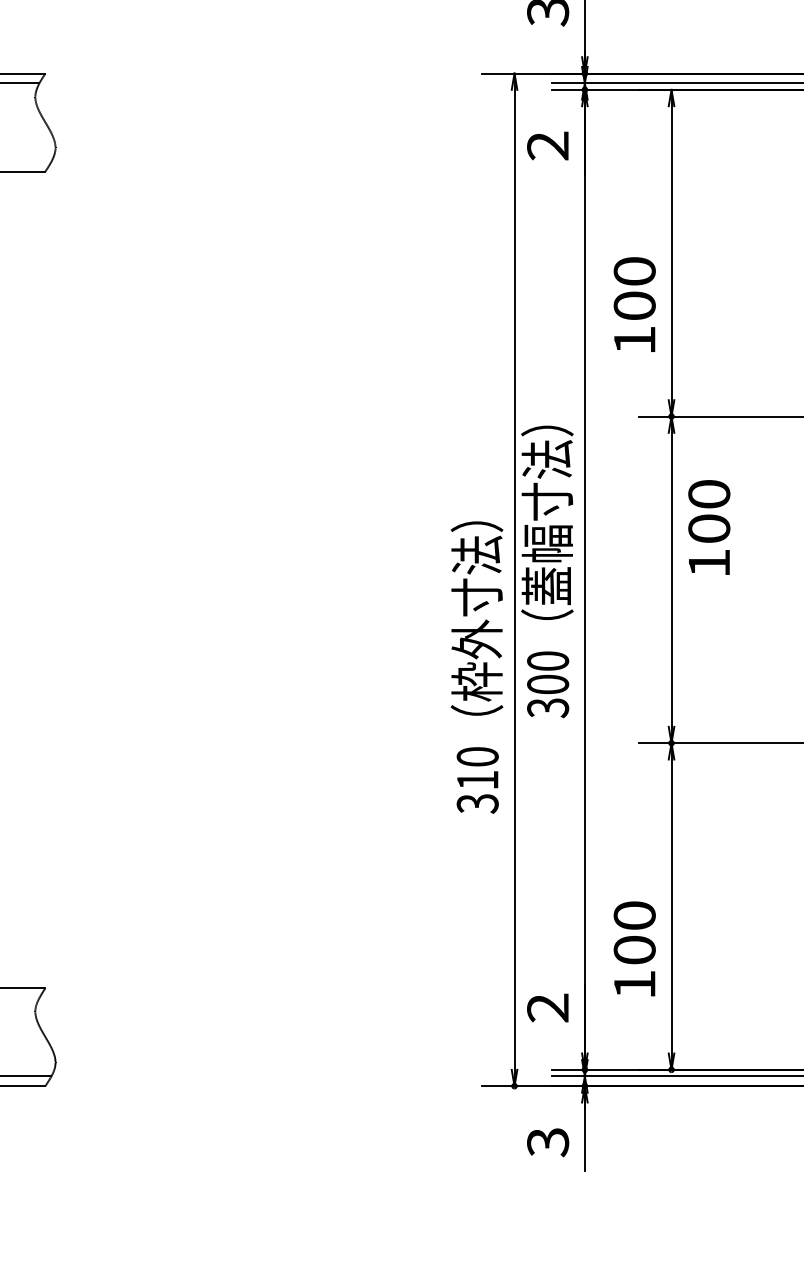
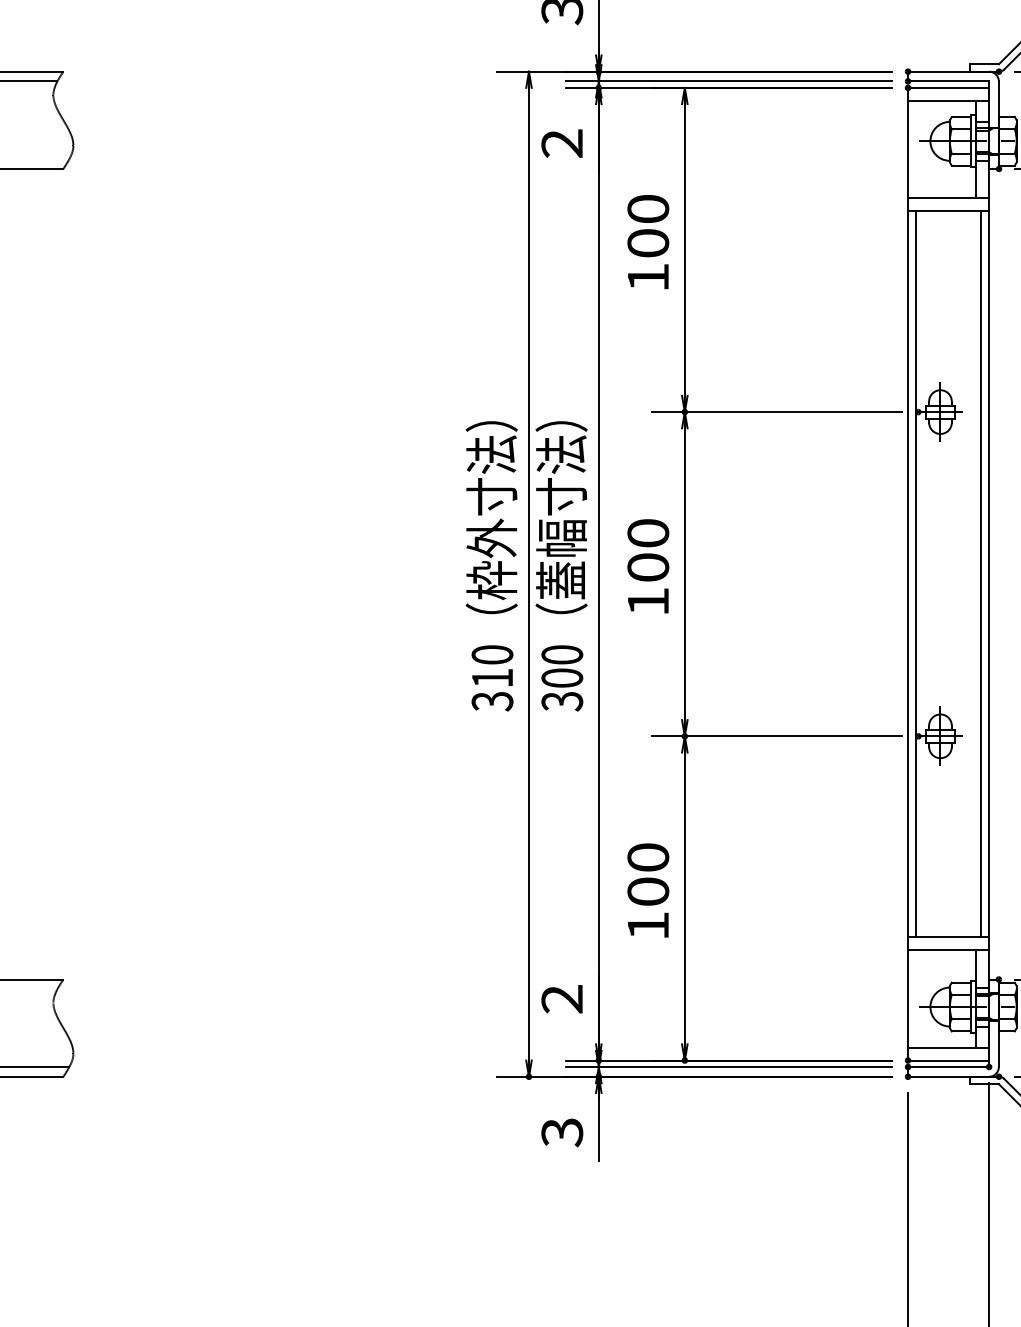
text: (634, 305) -> (648, 242), moved
text: (709, 527) -> (648, 566), moved
text: (476, 667) -> (491, 566), moved
text: (634, 948) -> (648, 890), moved

